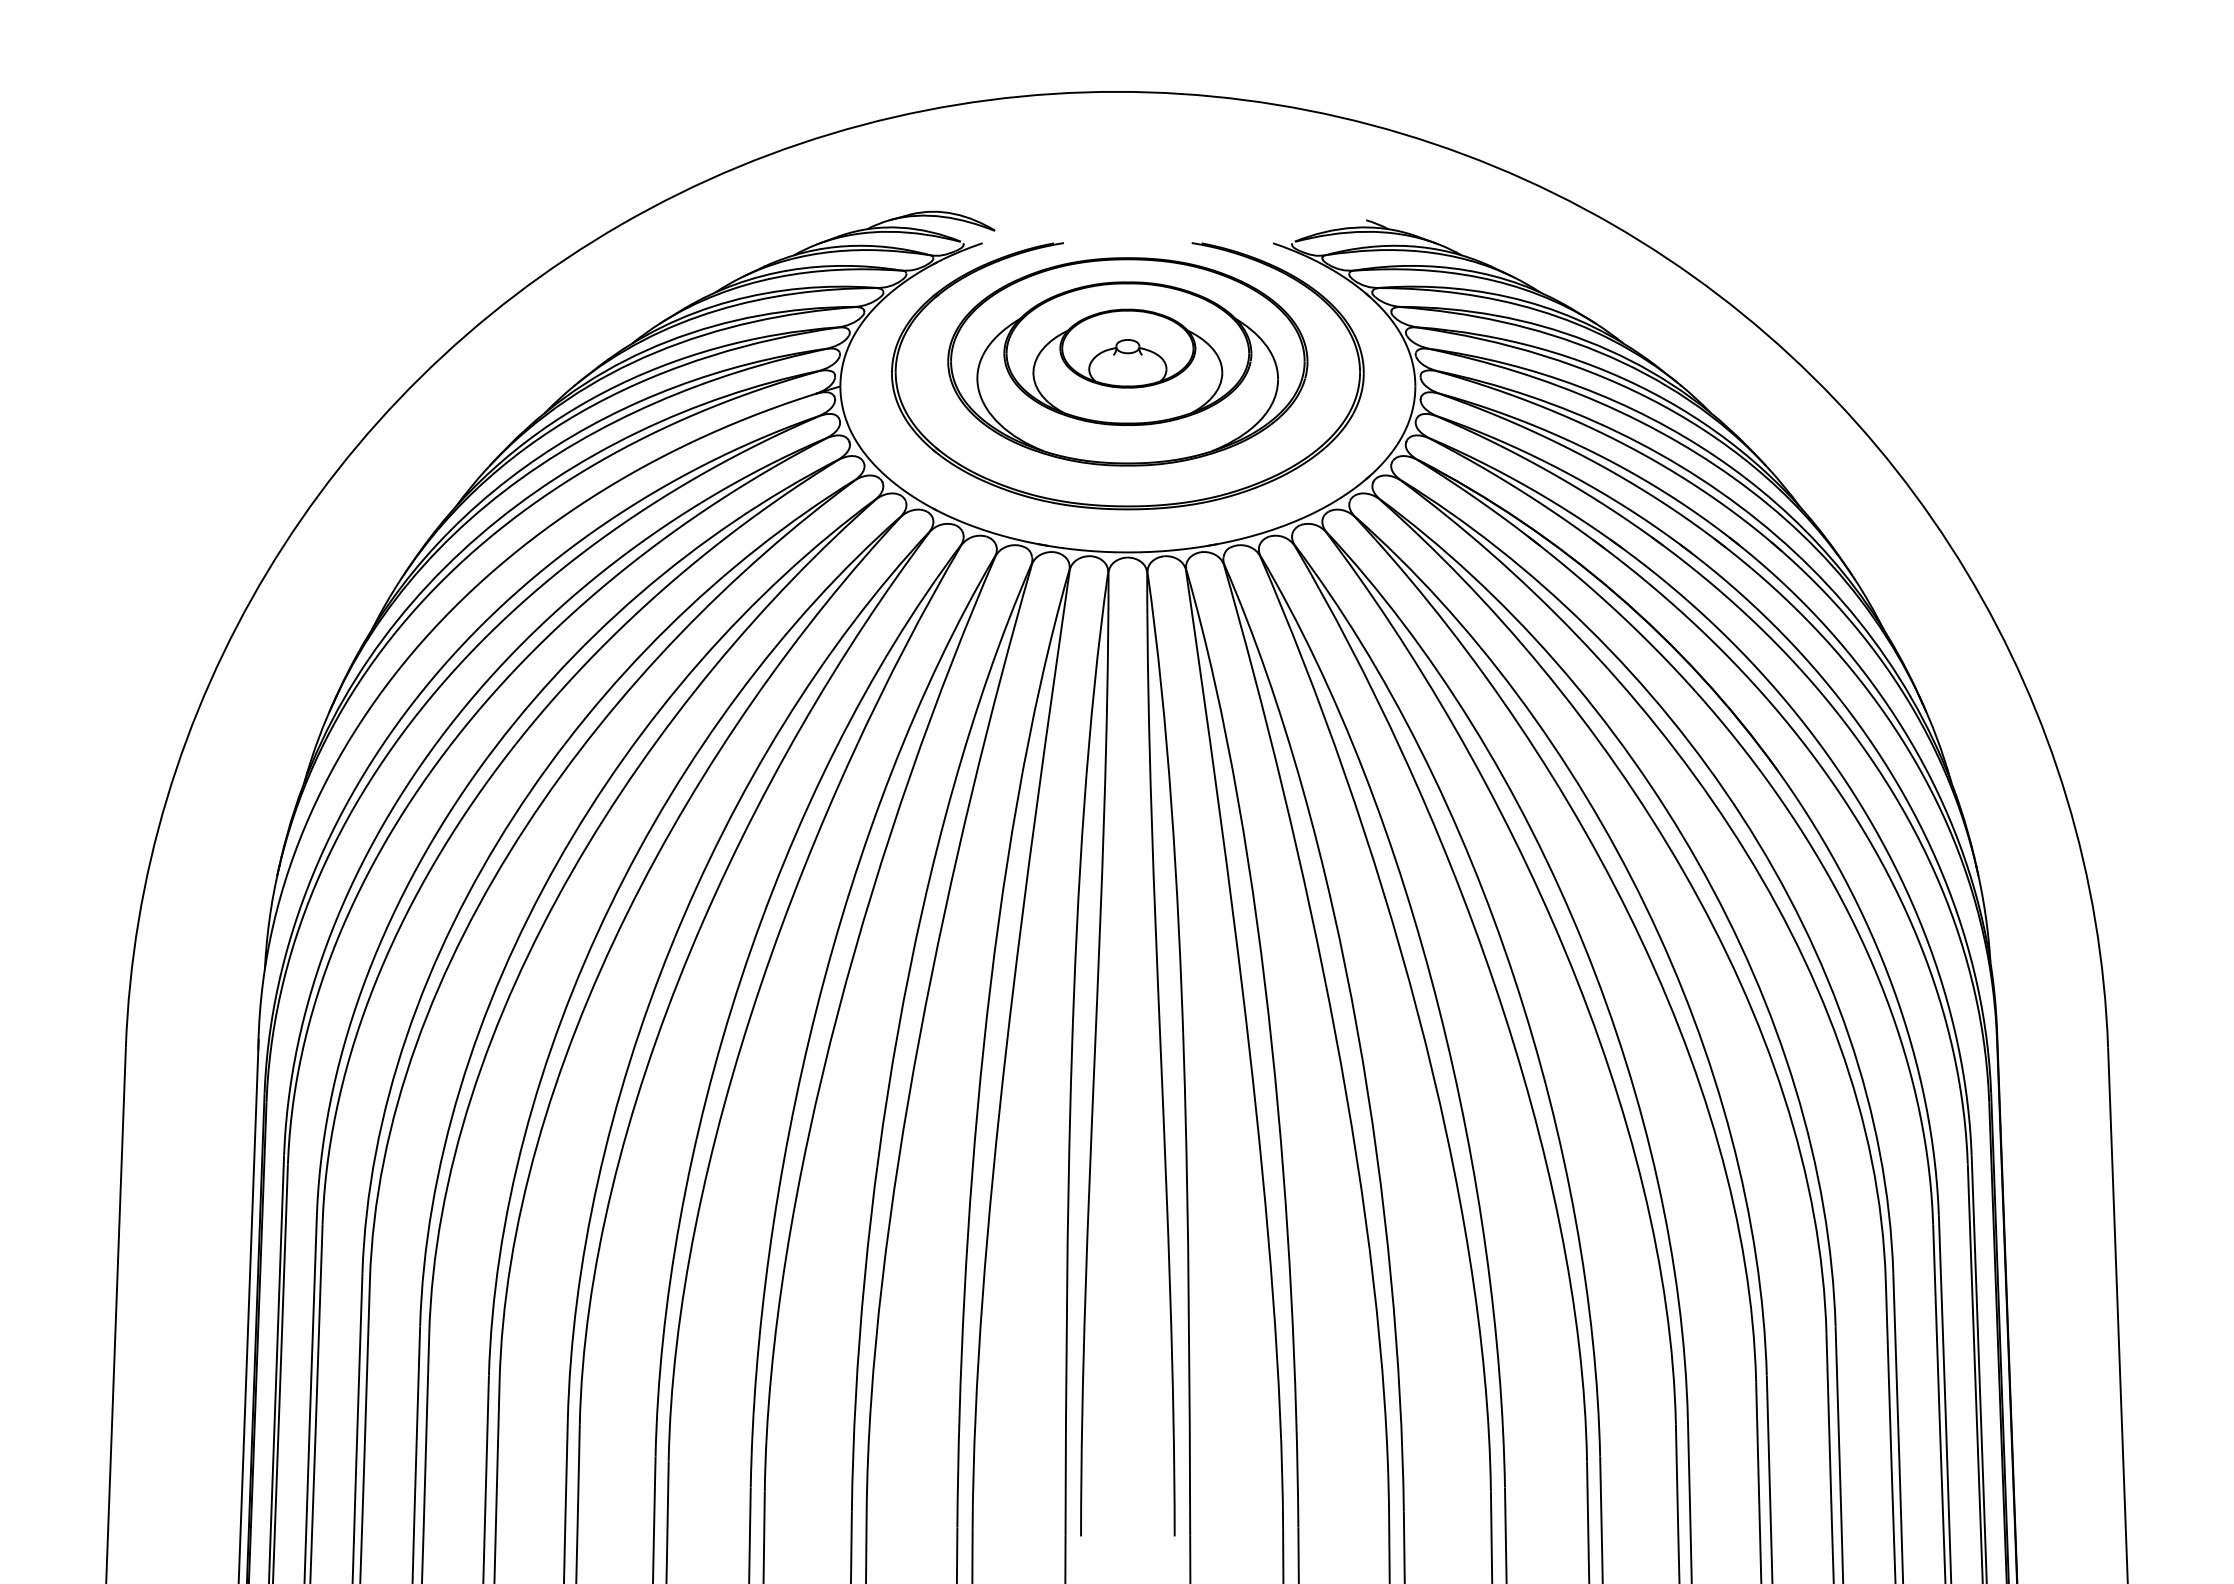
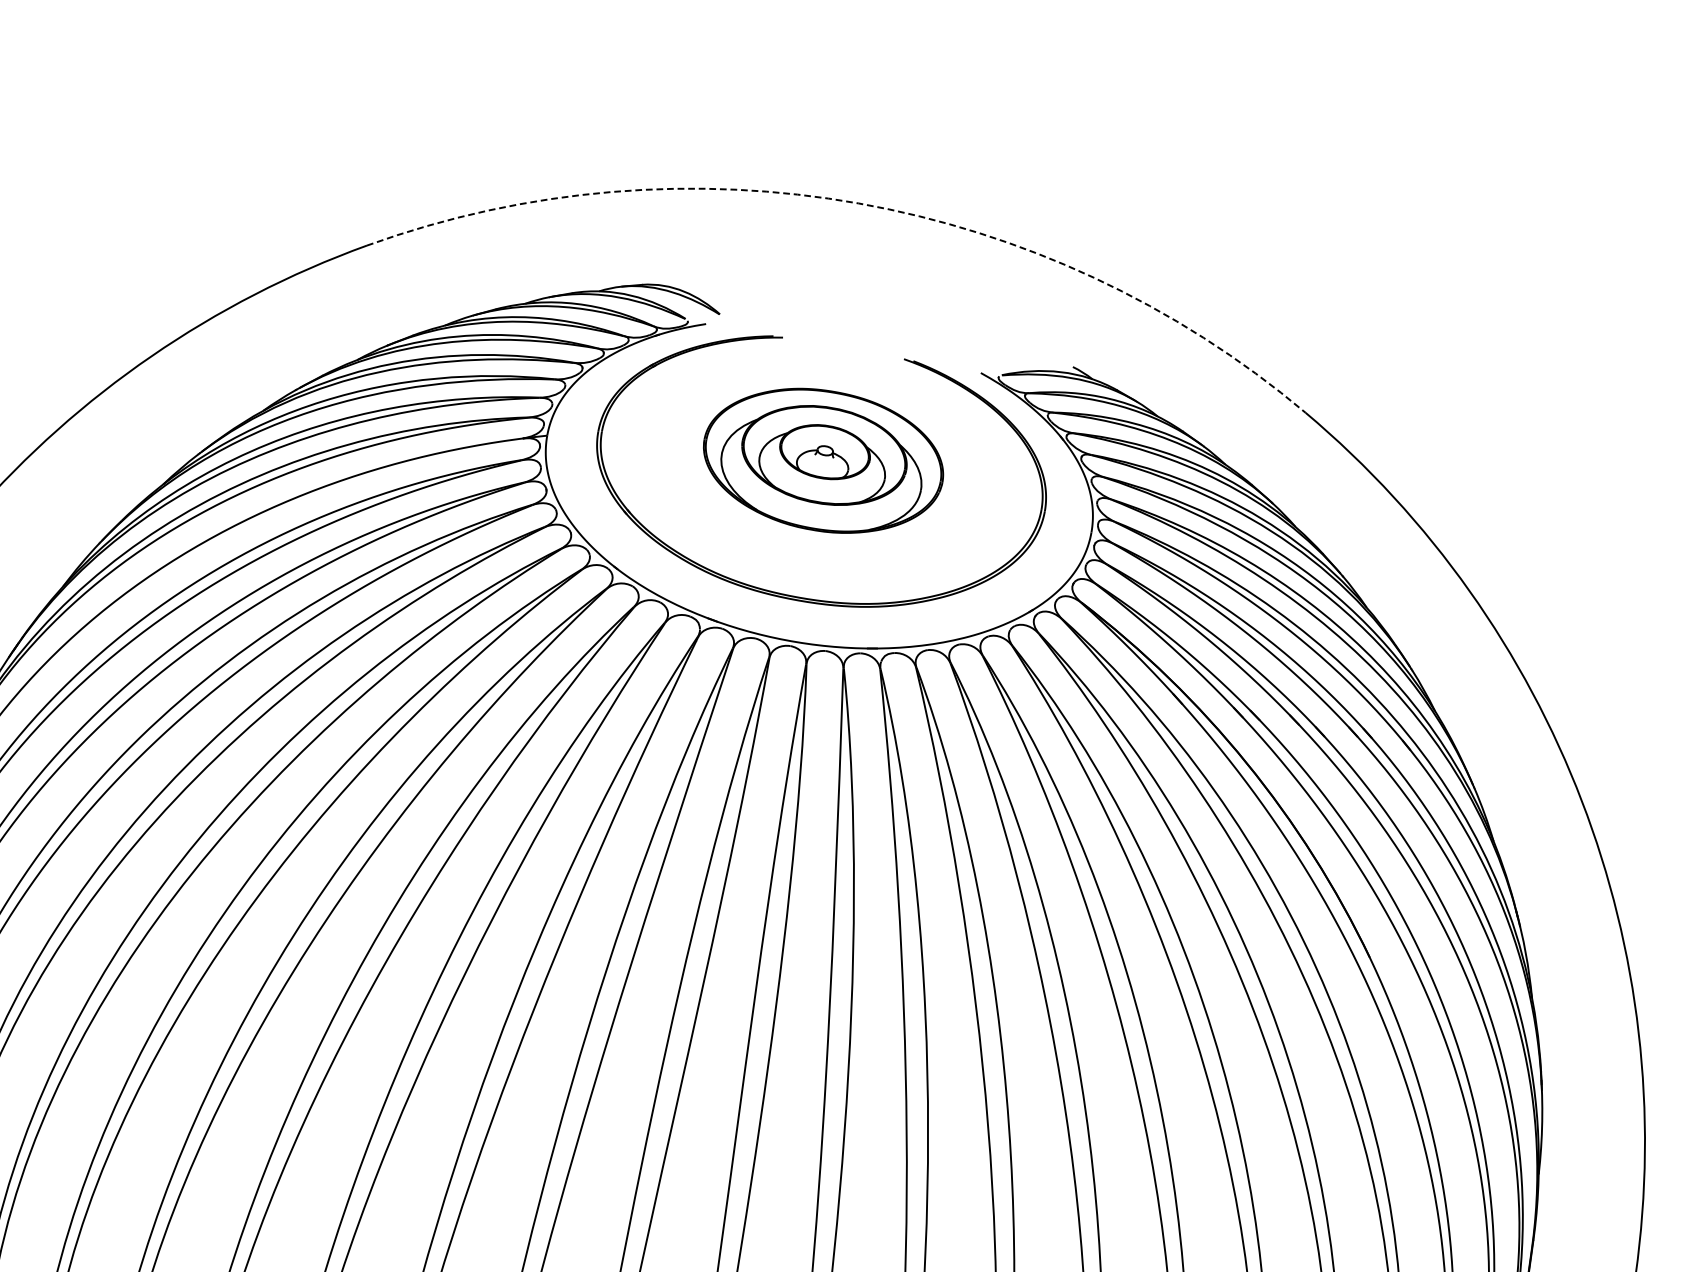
arc: (1116, 91) -> (858, 203), solid -> dashed
part: (1127, 361) -> (823, 460), size x0.7

